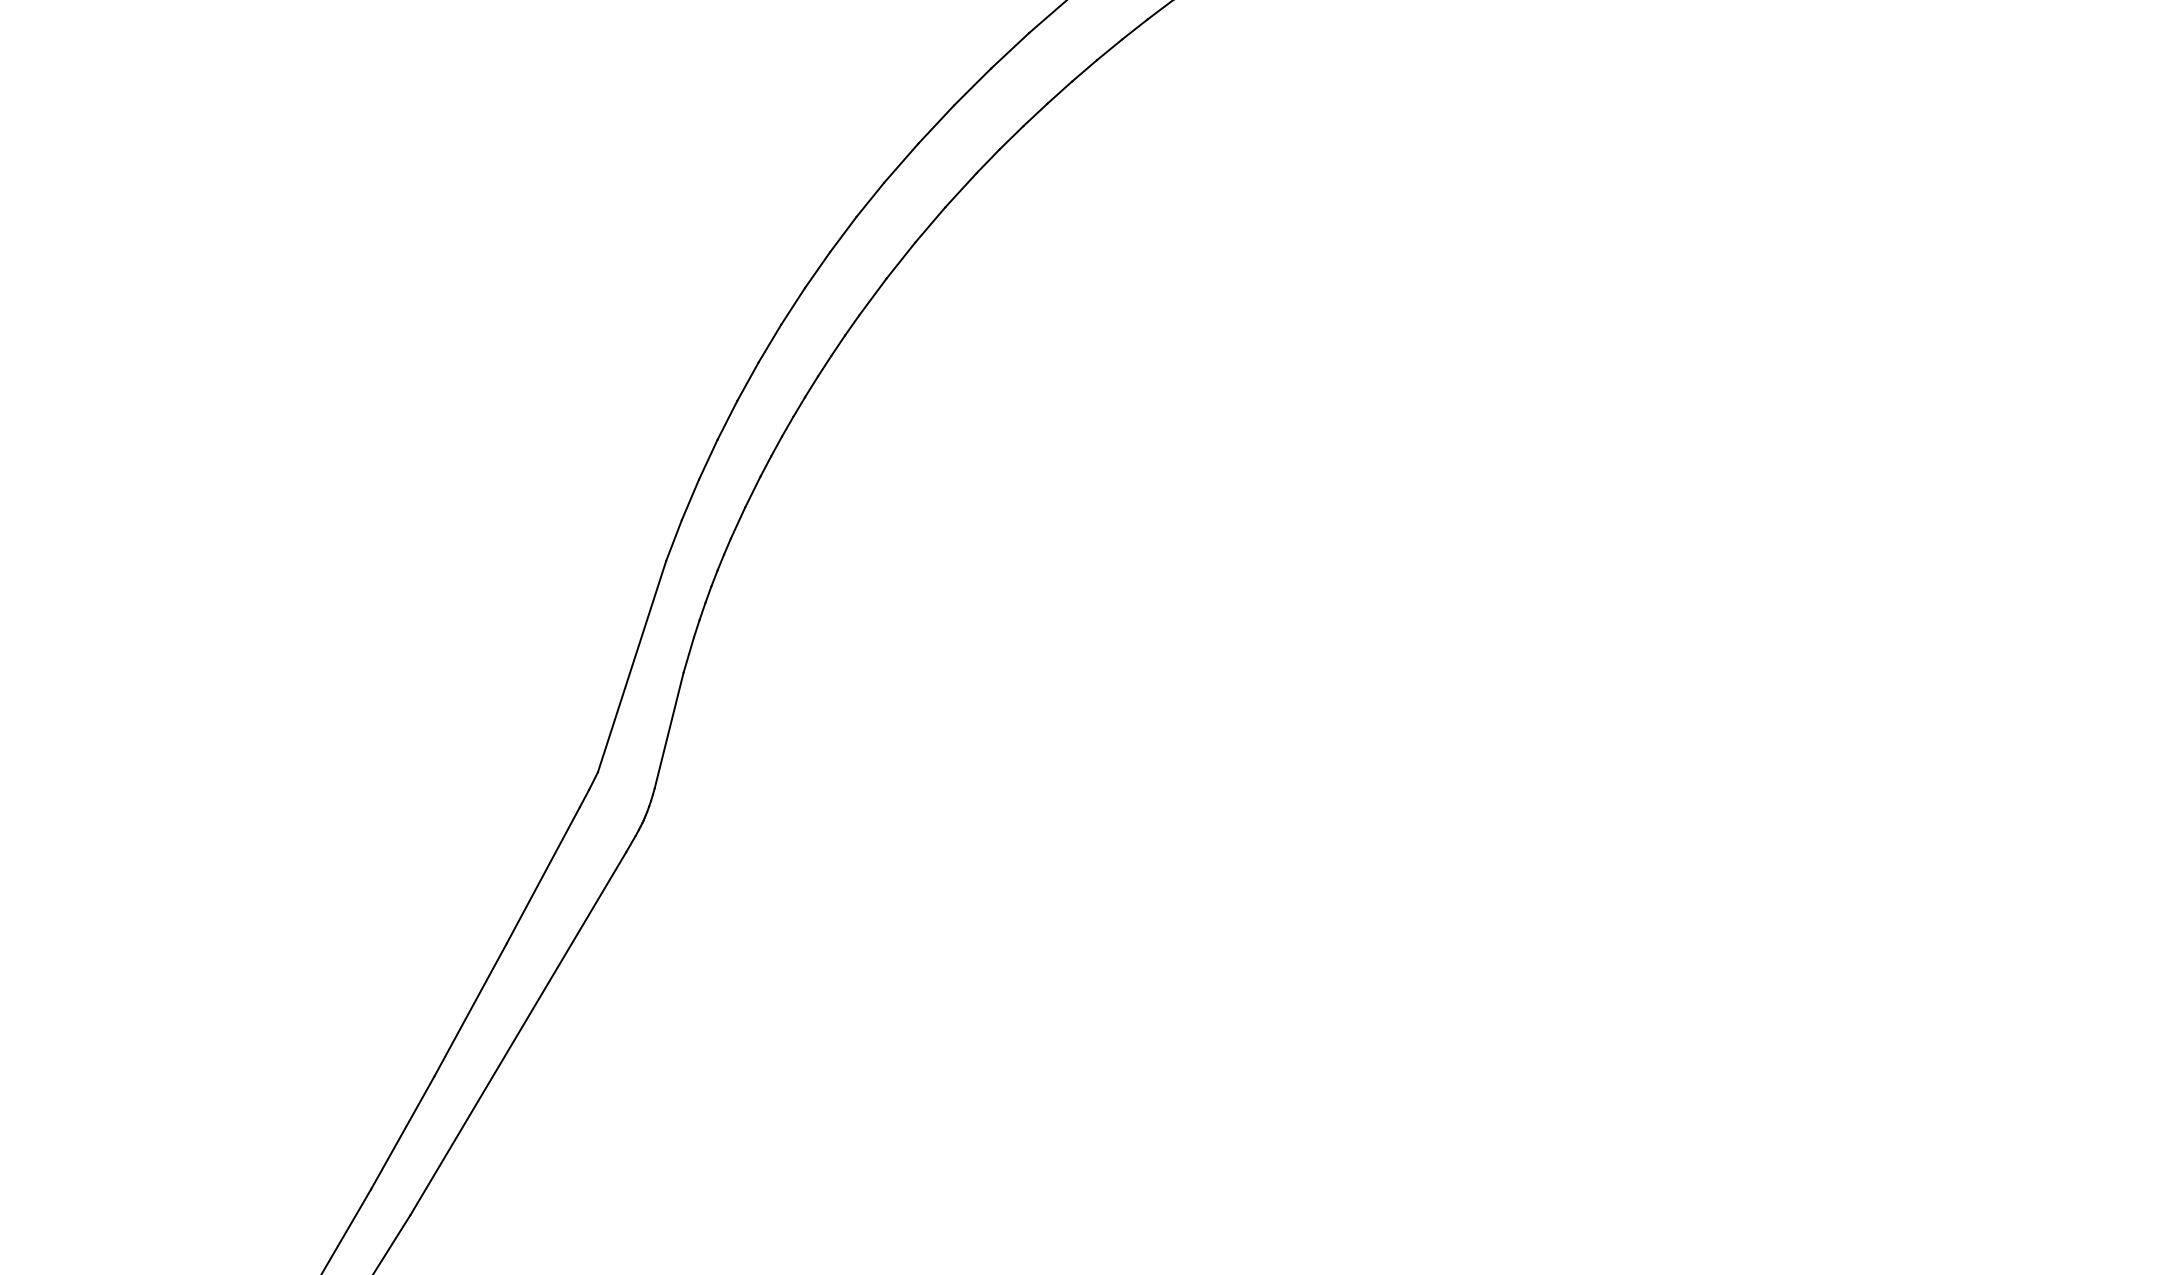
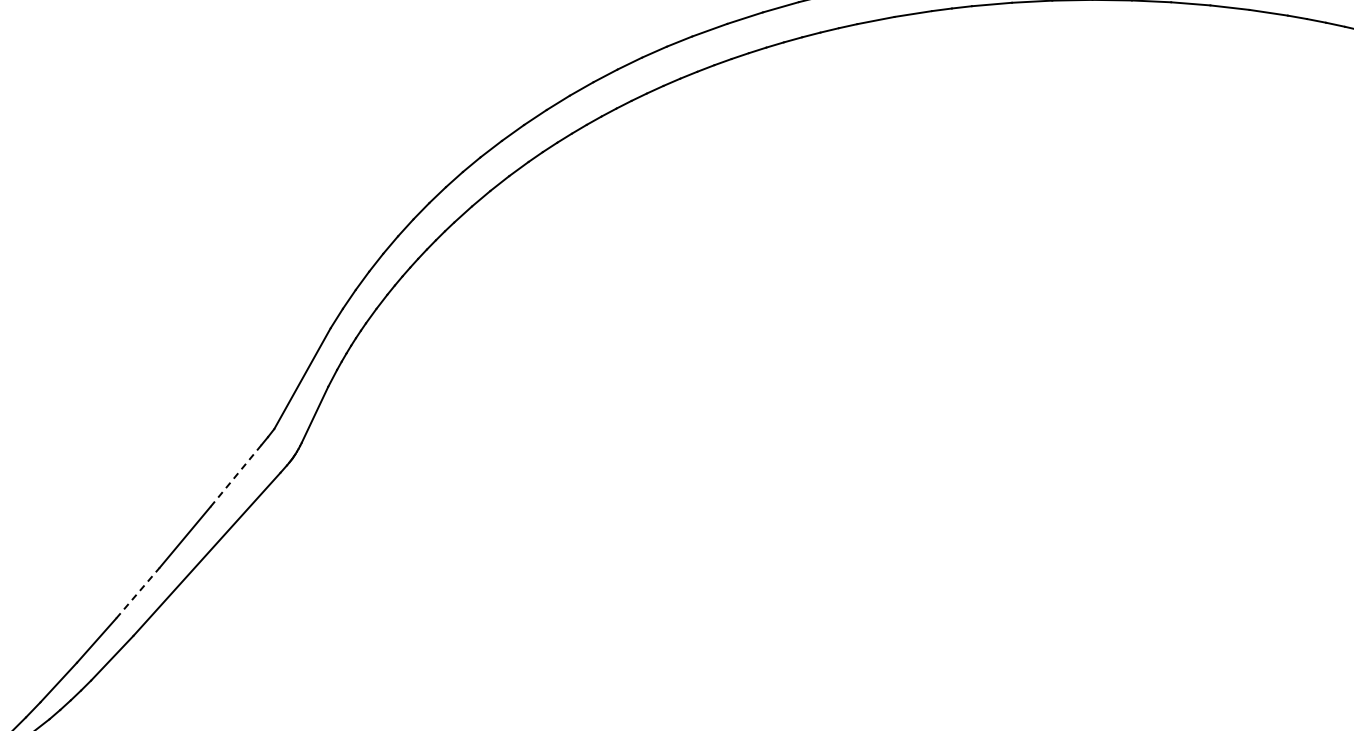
line: (544, 874) -> (236, 475), solid -> dashed
line: (401, 1133) -> (137, 593), solid -> dashed

